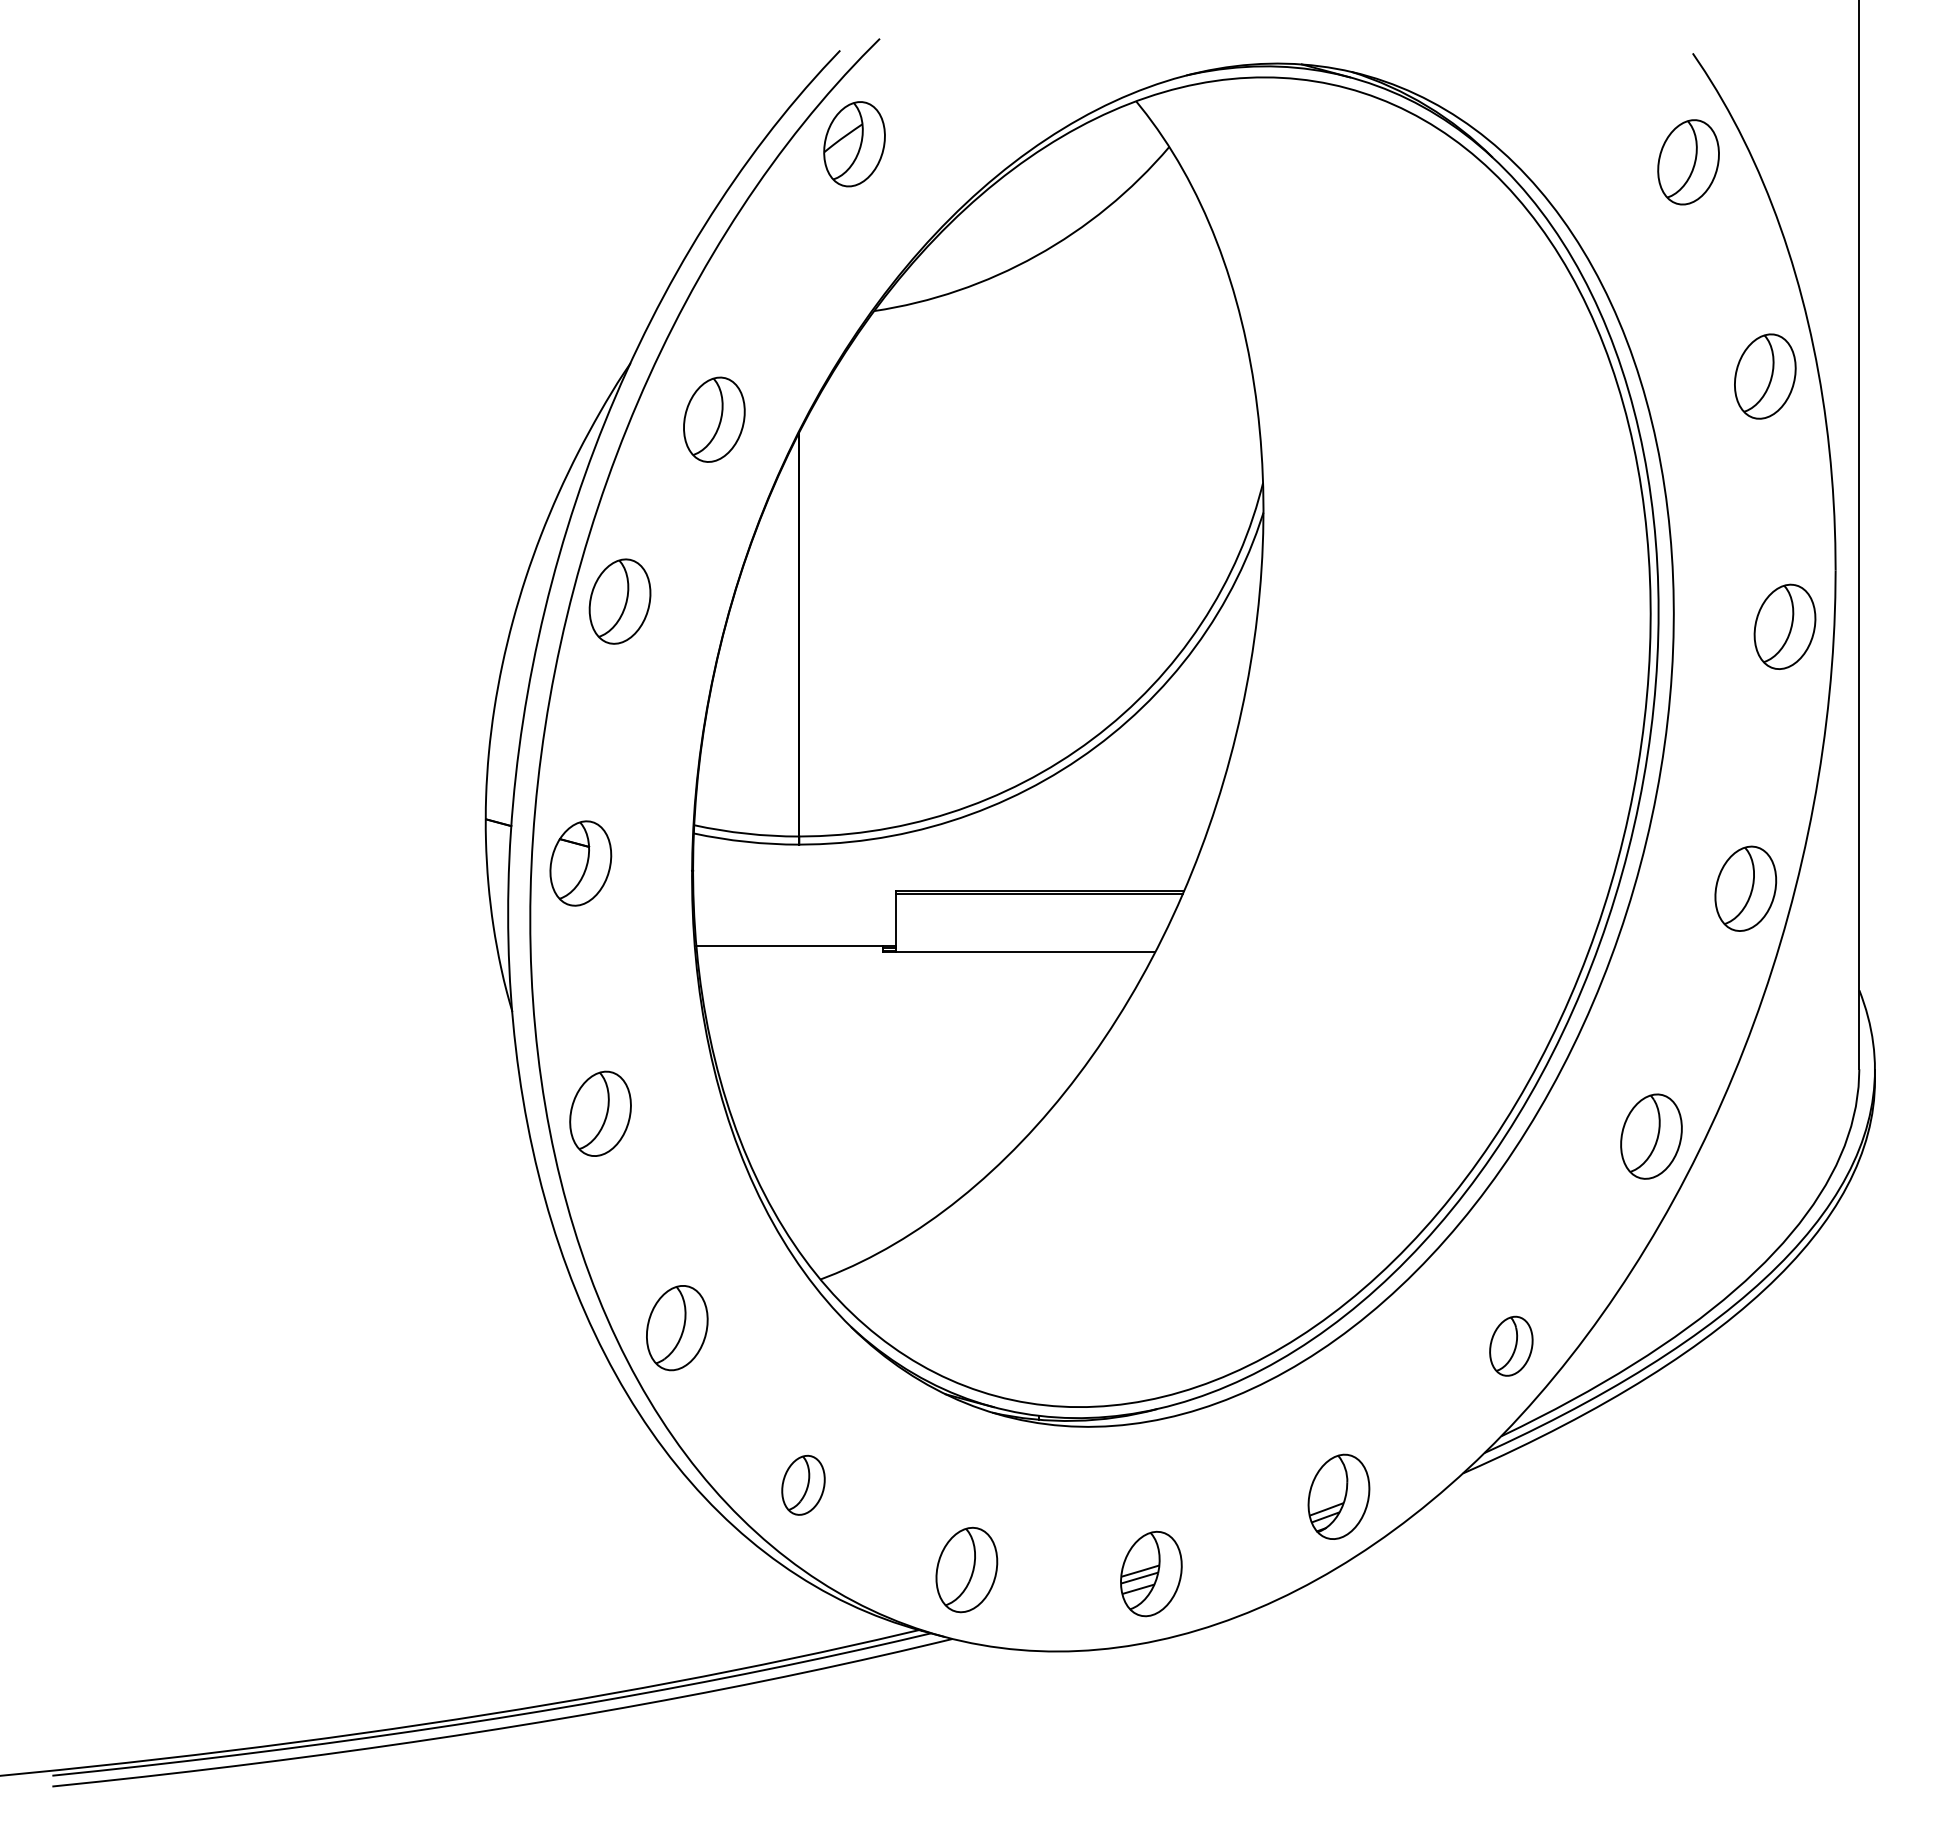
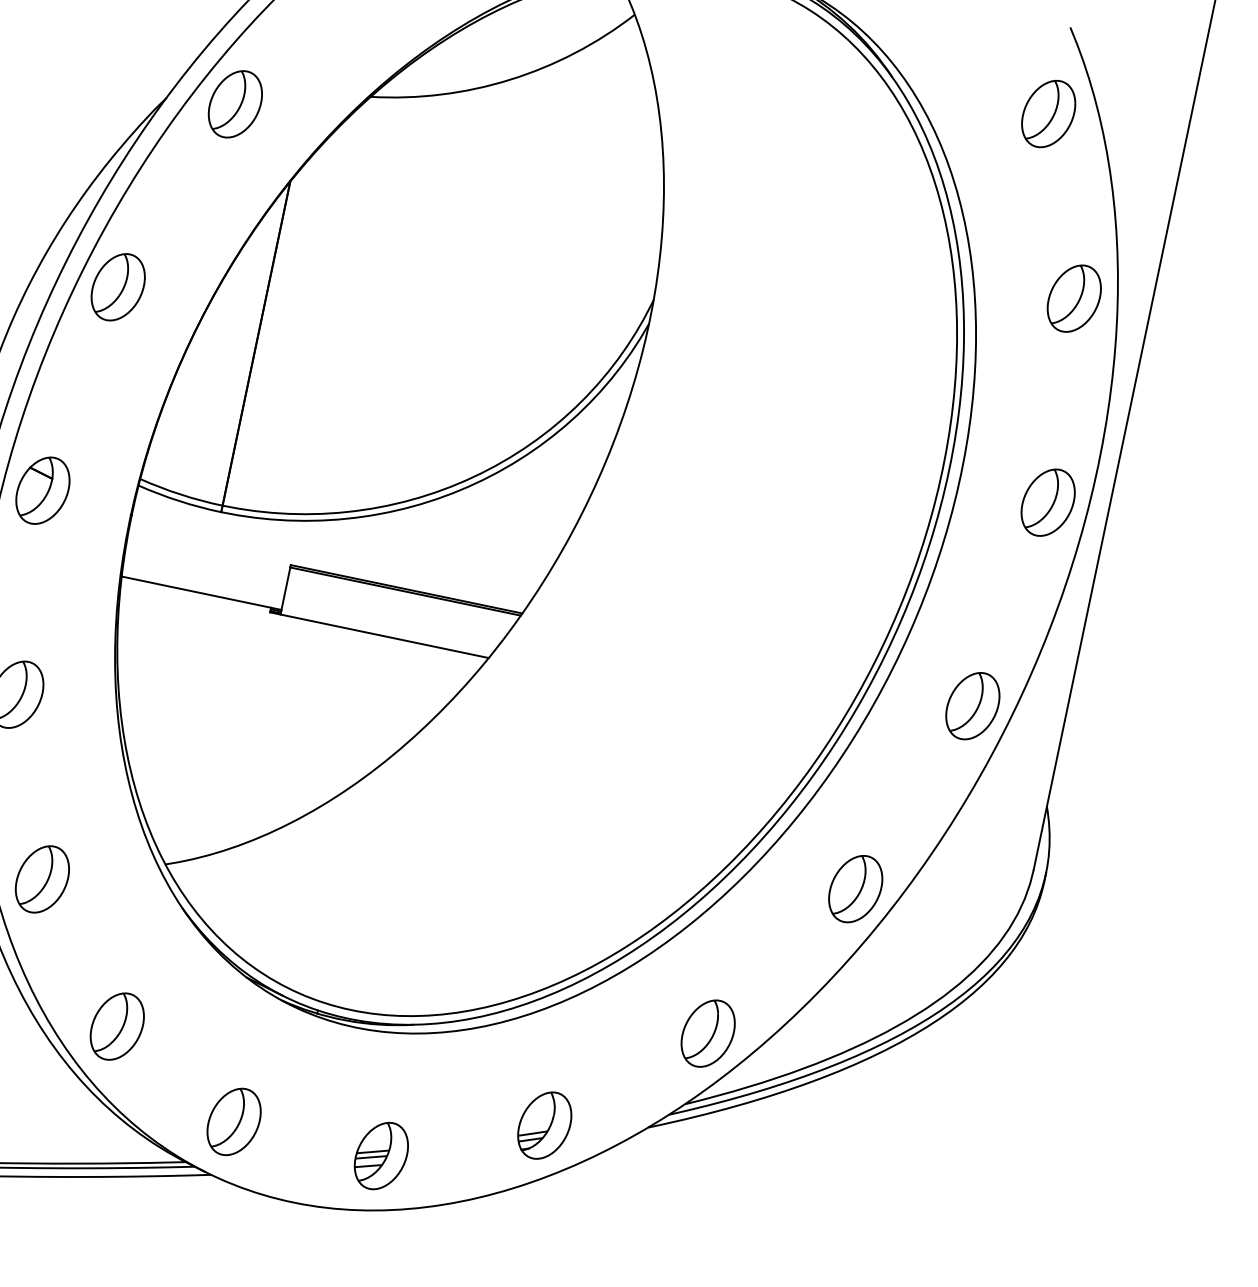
part: (714, 419) -> (235, 104), moved
part: (1511, 1346) -> (708, 1033), size x1.43
part: (803, 1485) -> (117, 1026), size x1.43

